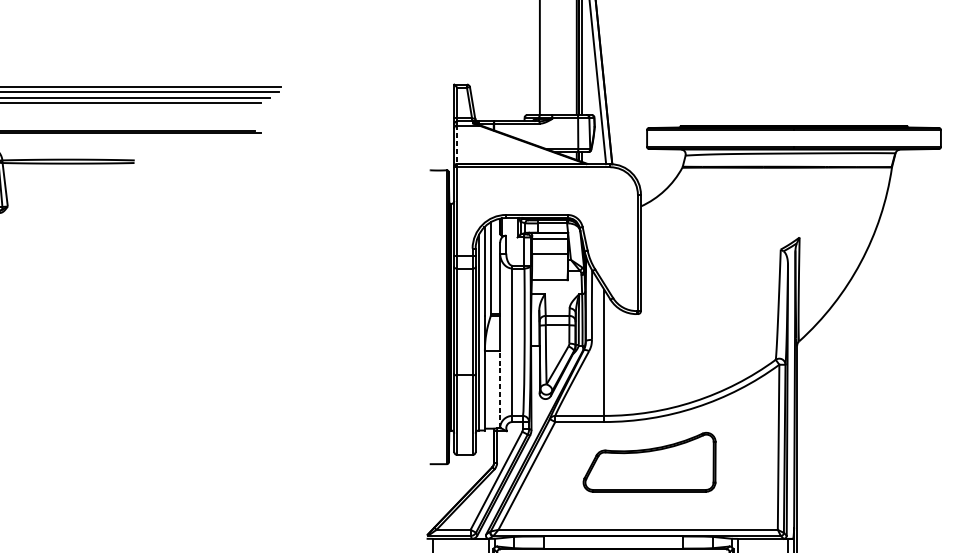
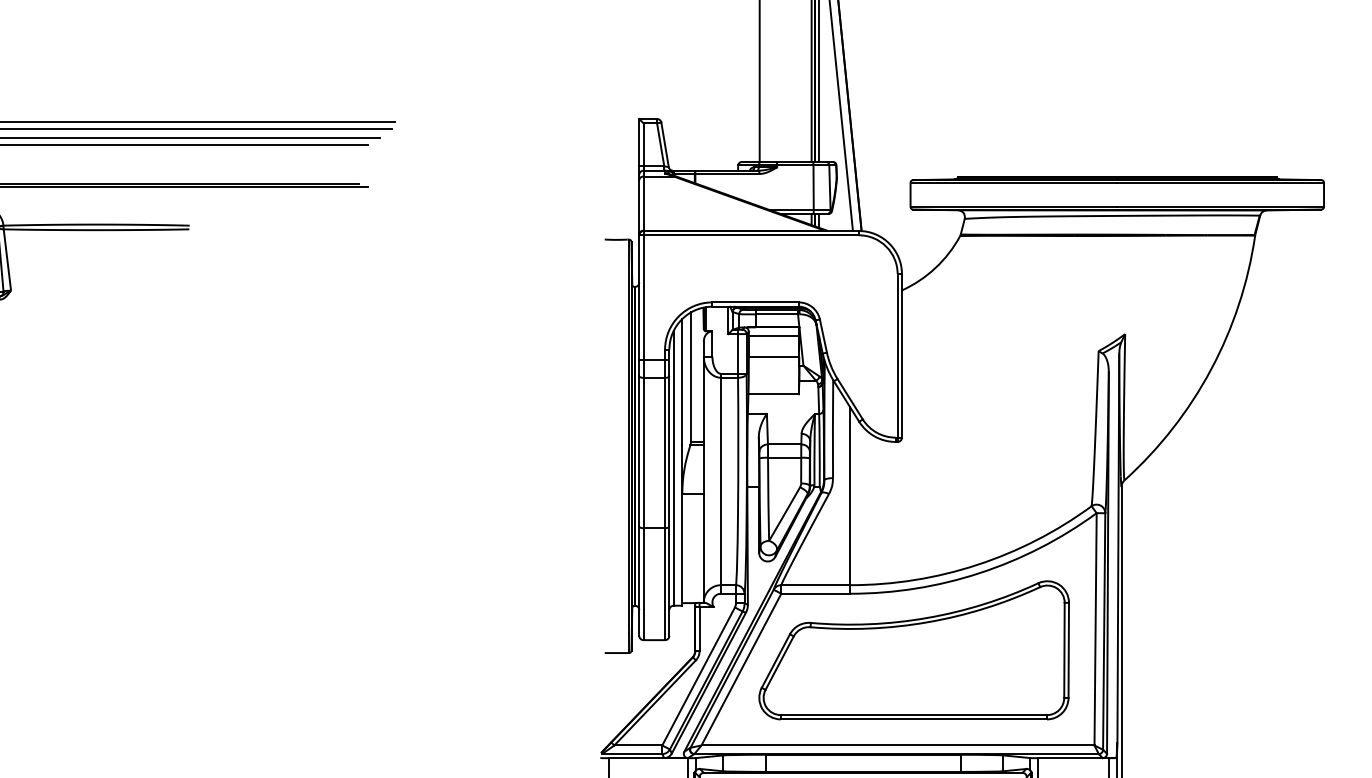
line: (457, 145) -> (643, 204), dashed -> solid
line: (499, 389) -> (703, 547), dashed -> solid
part: (649, 462) -> (913, 650), size x1.67

